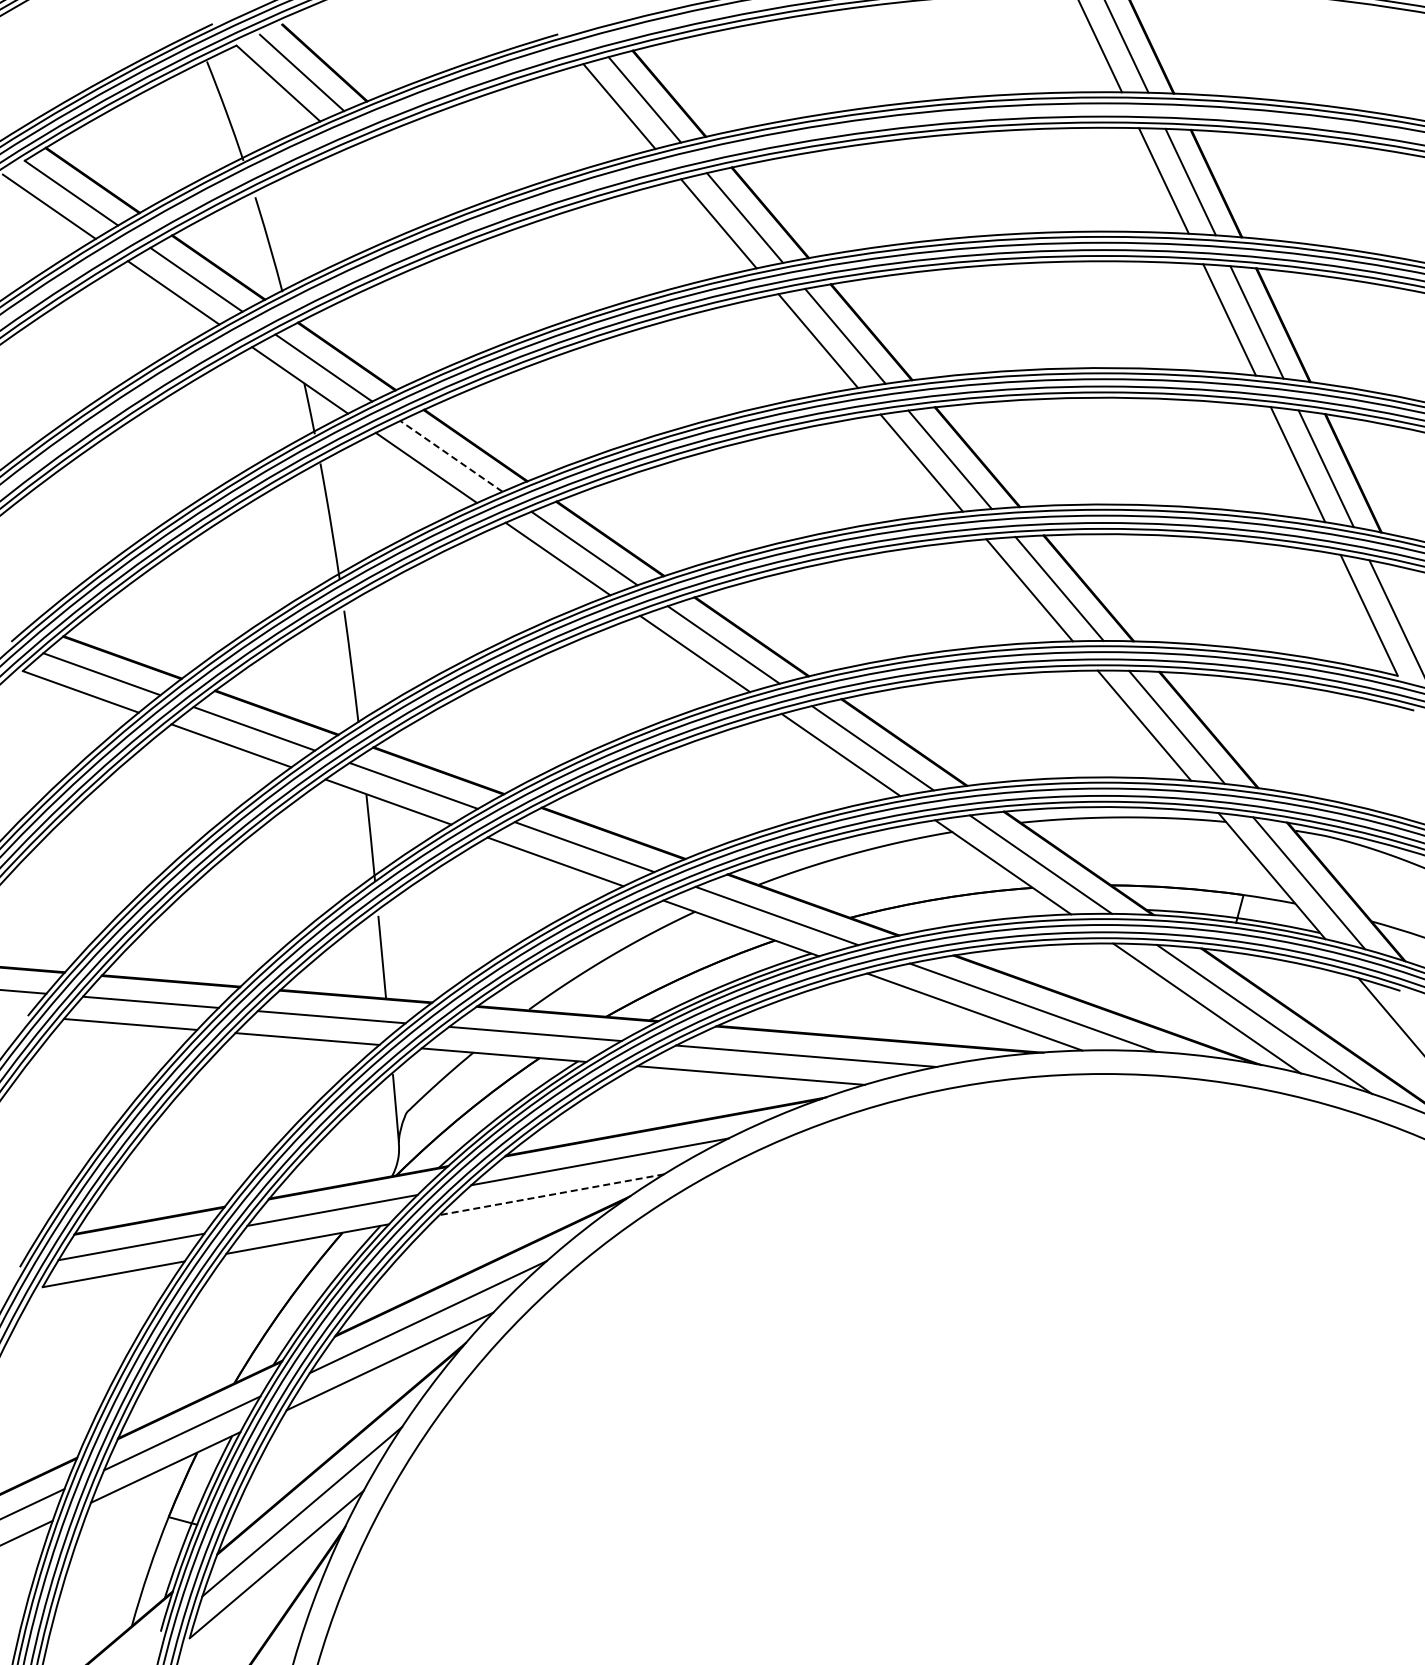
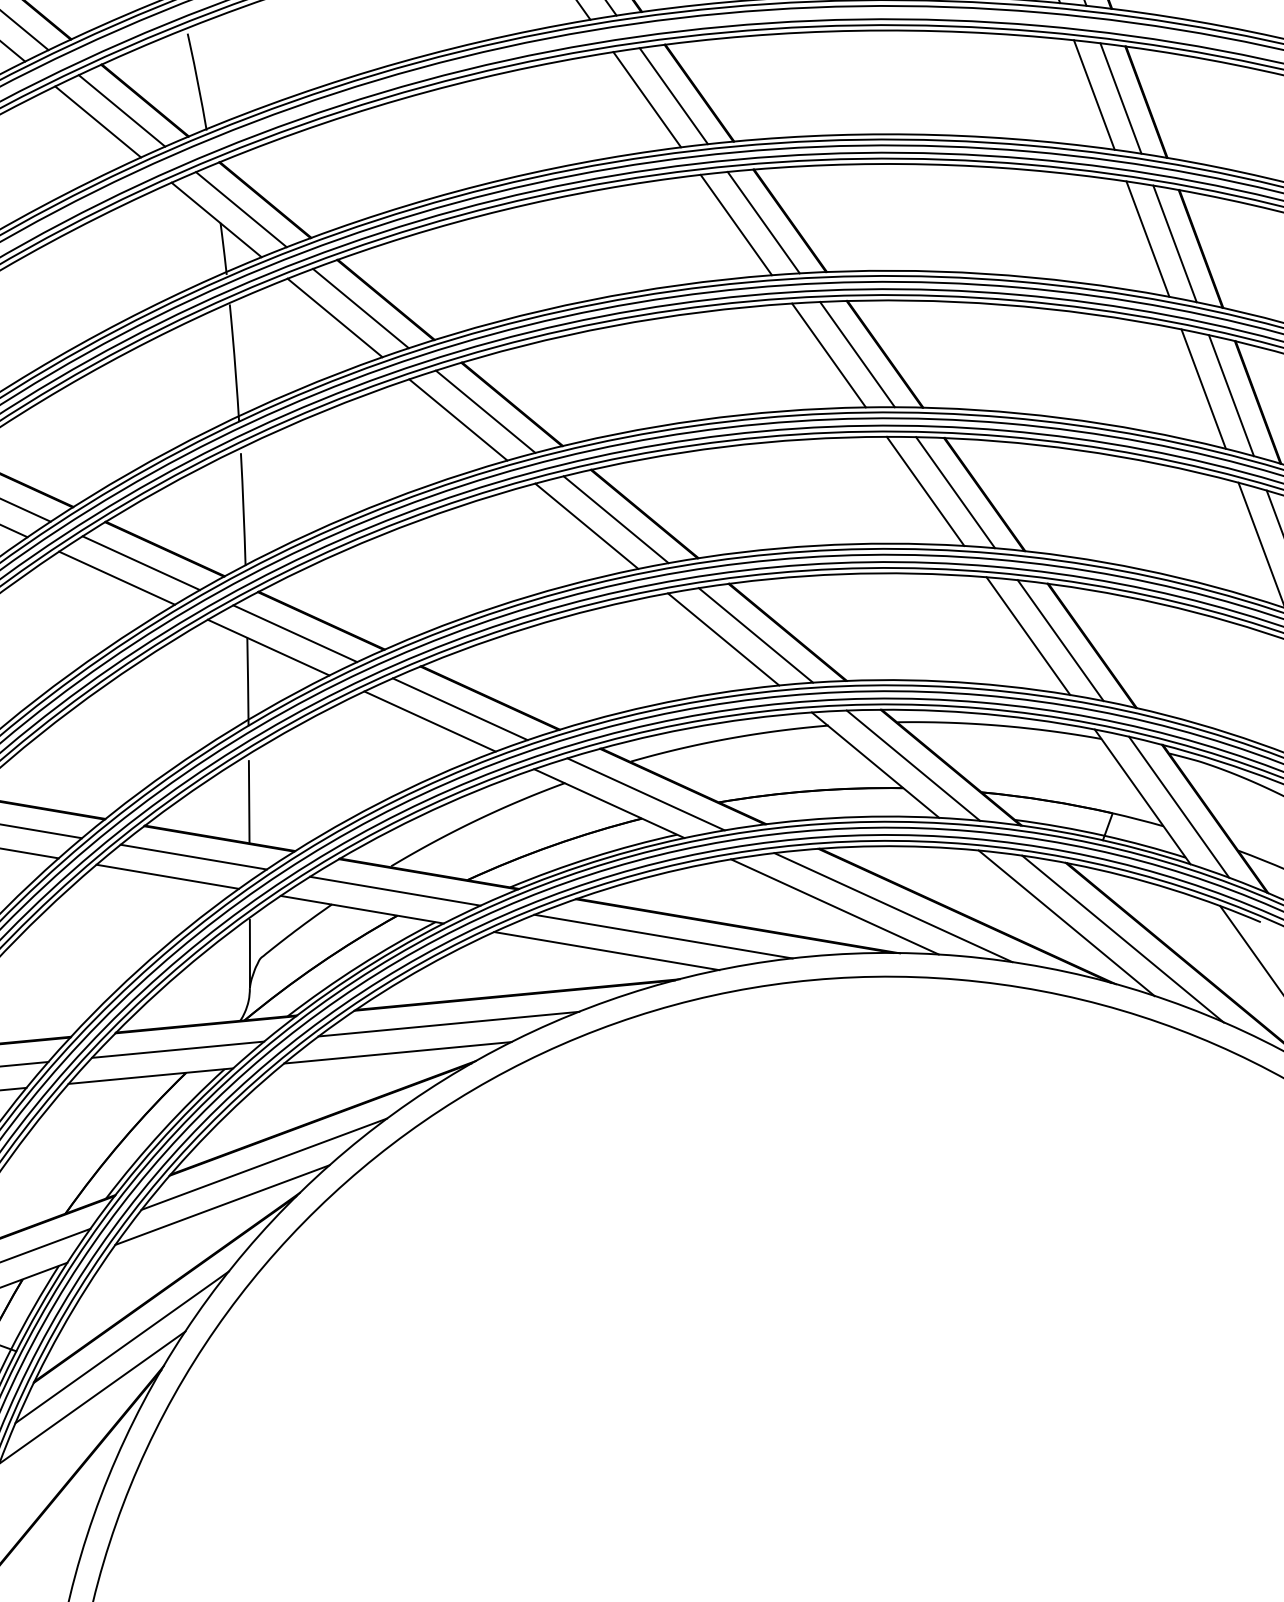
line: (451, 456) -> (360, 308), dashed -> solid
line: (551, 1194) -> (397, 1052), dashed -> solid

